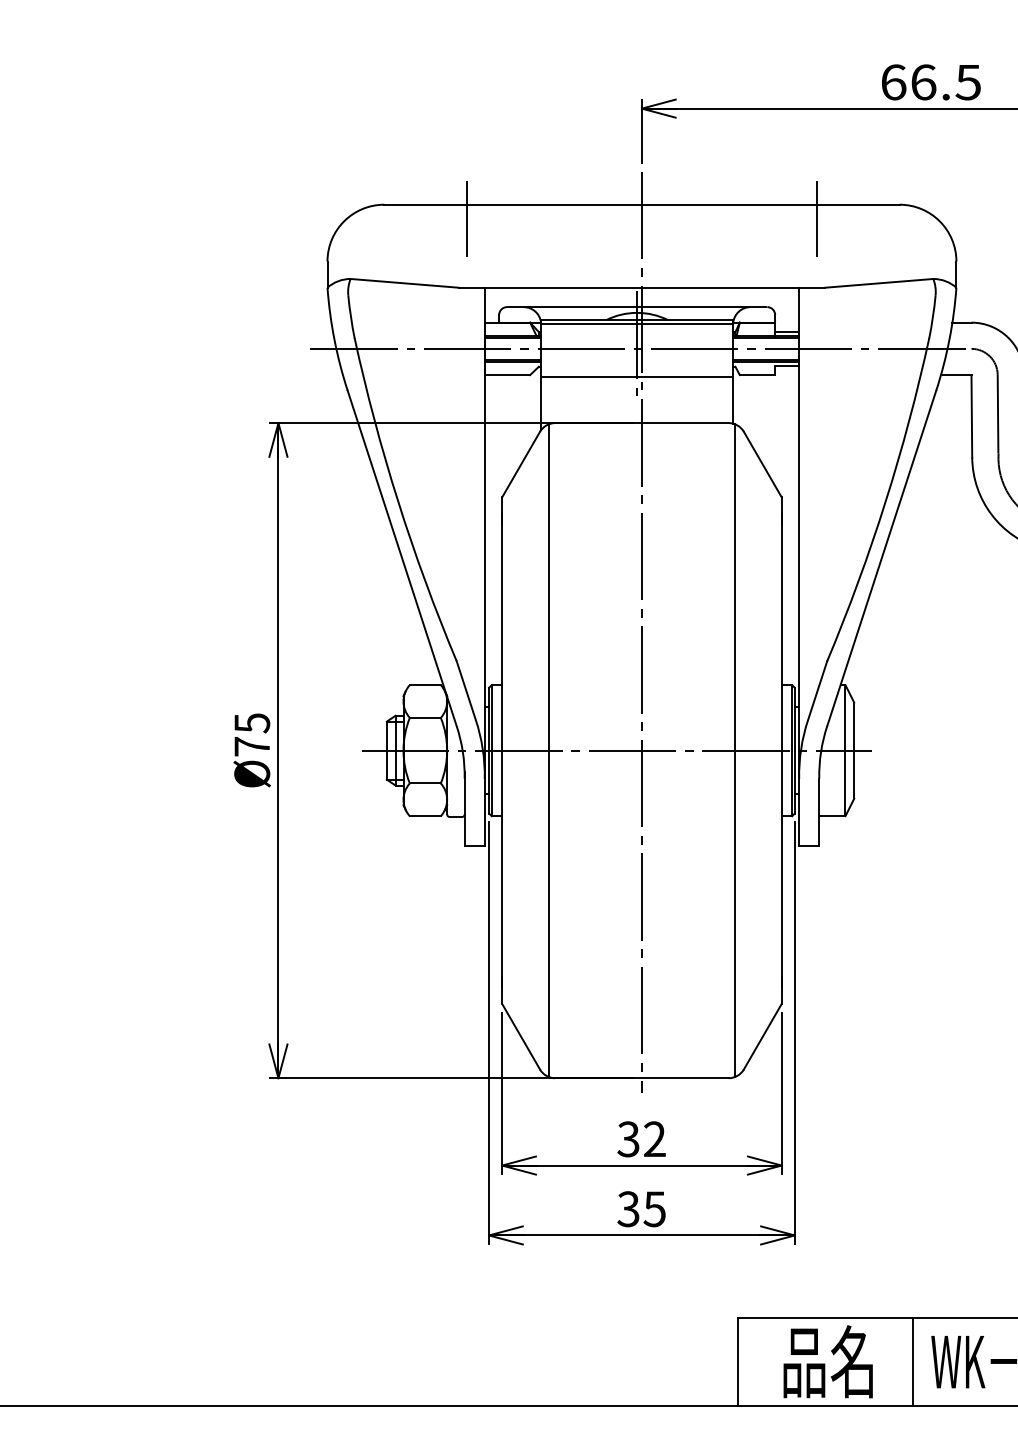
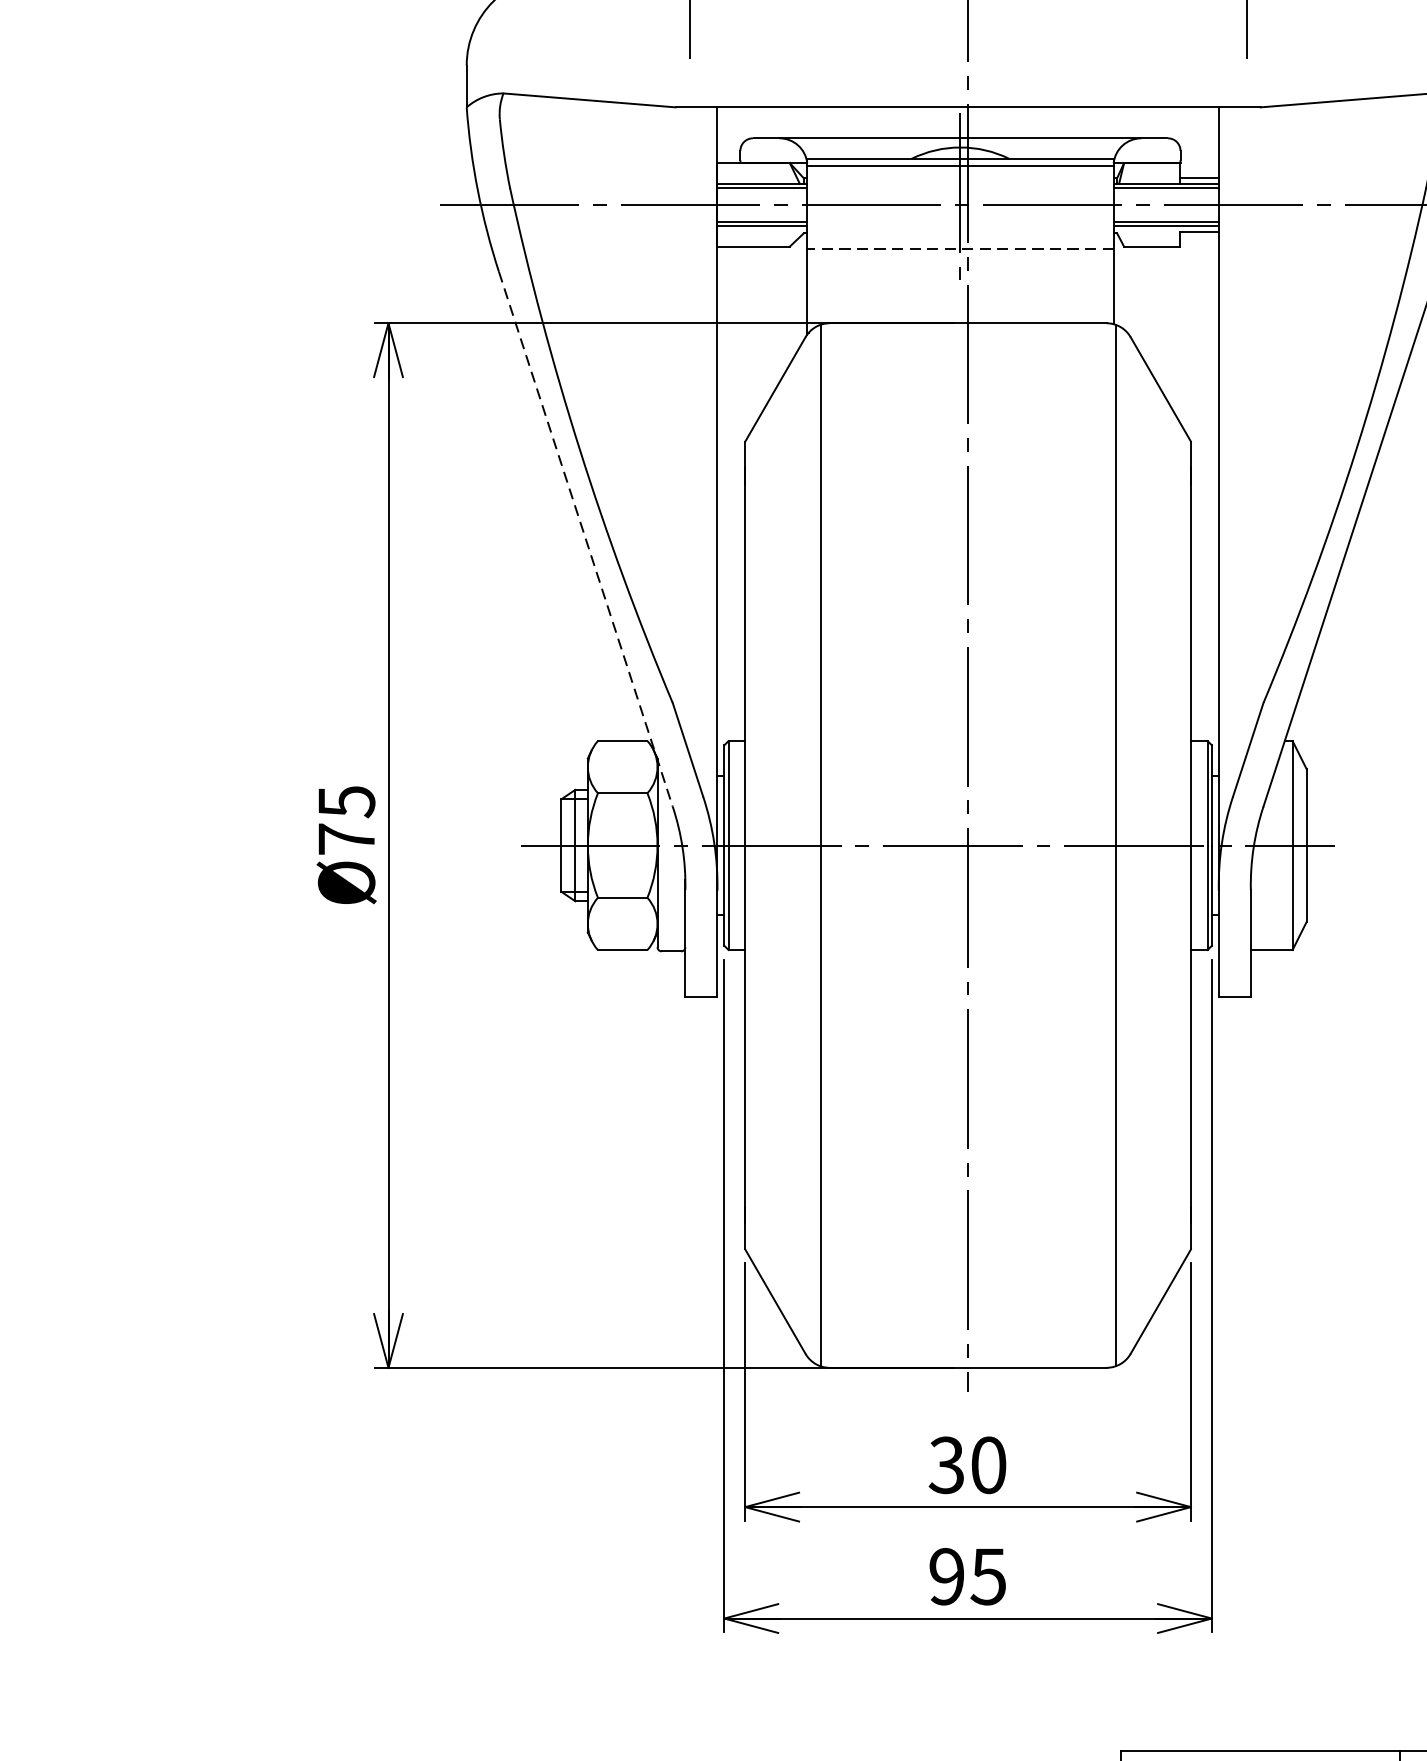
line: (636, 376) -> (959, 248), solid -> dashed
line: (402, 558) -> (586, 539), solid -> dashed
text: (654, 1139) -> (988, 1465), 32 -> 30
text: (628, 1209) -> (946, 1577), 35 -> 95

